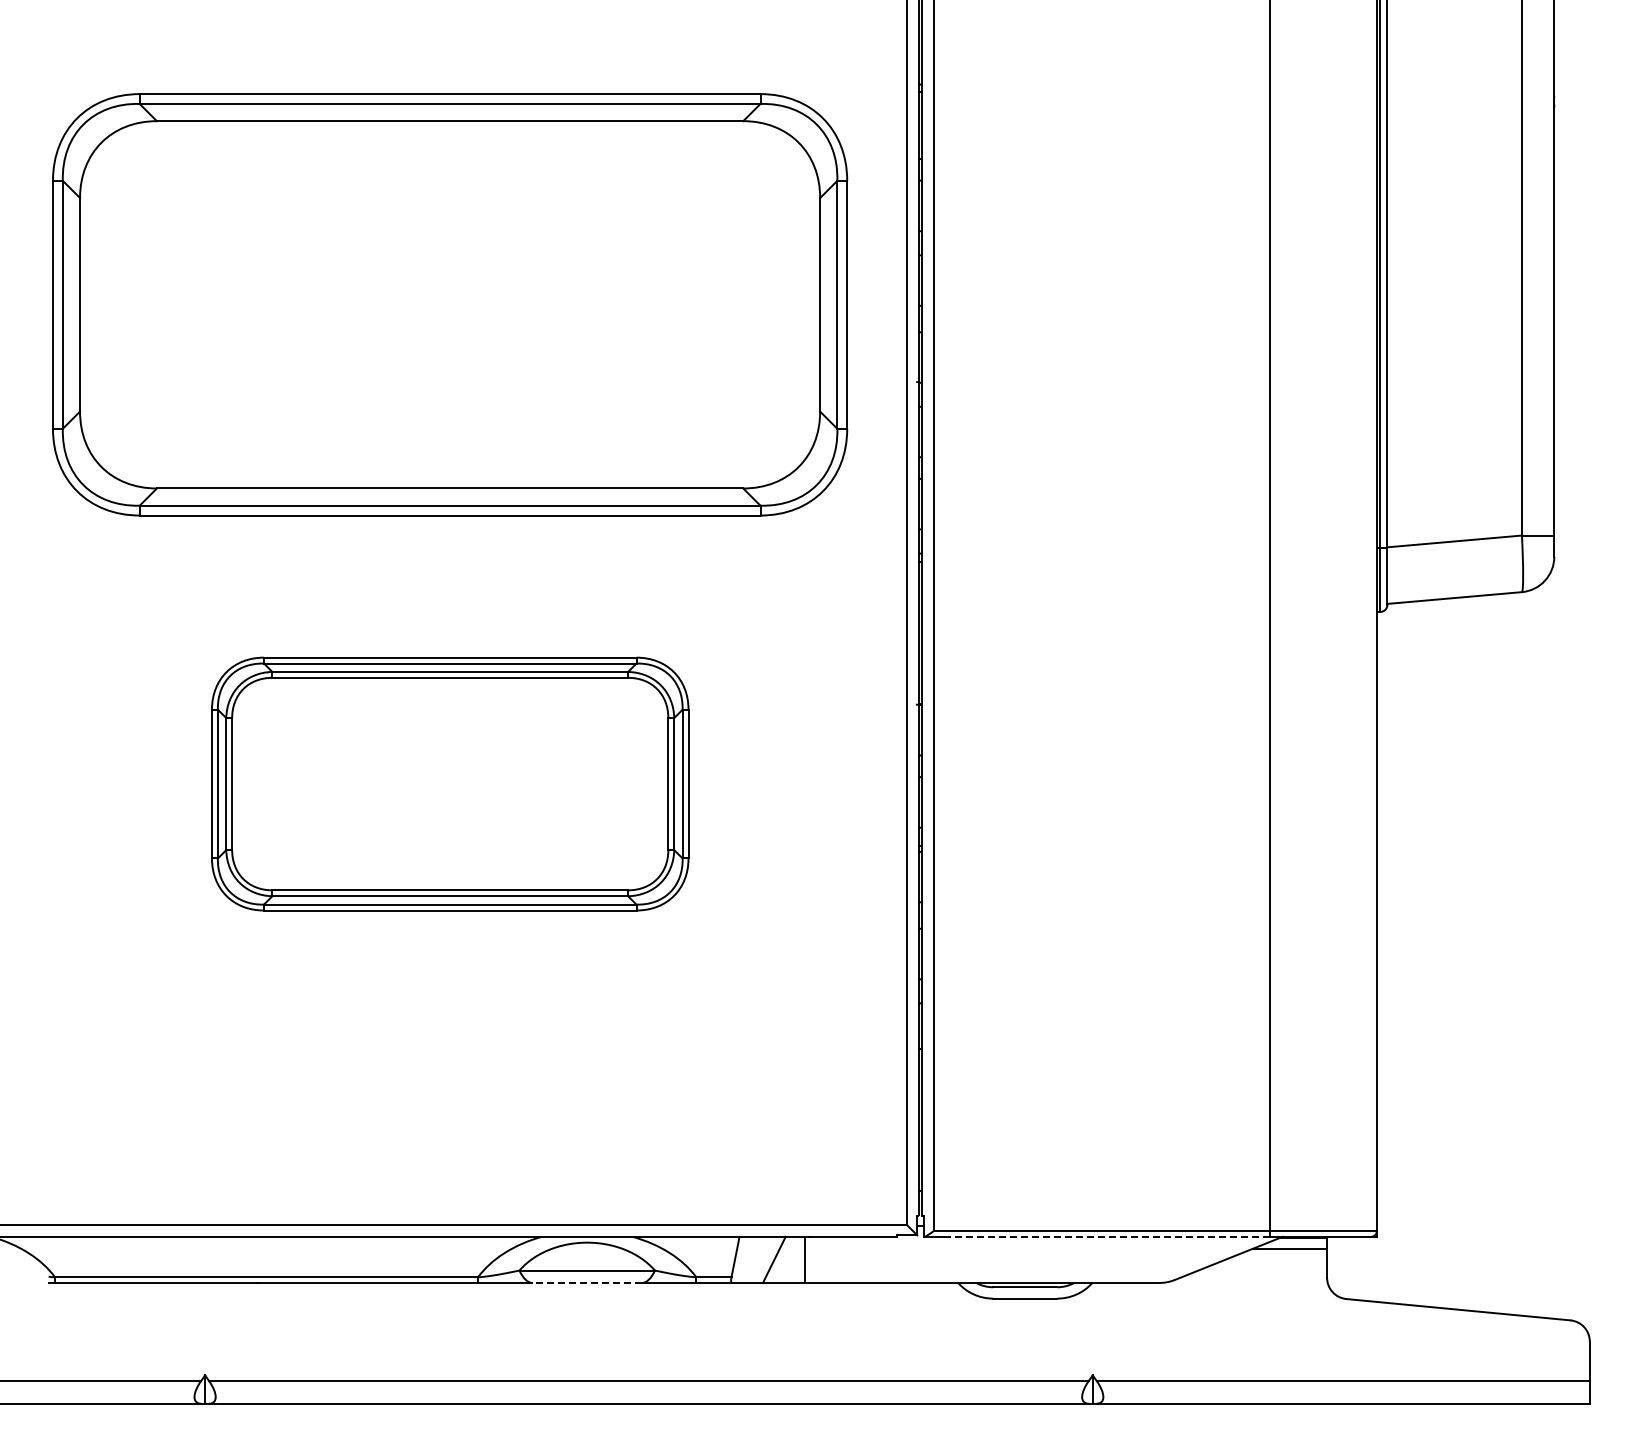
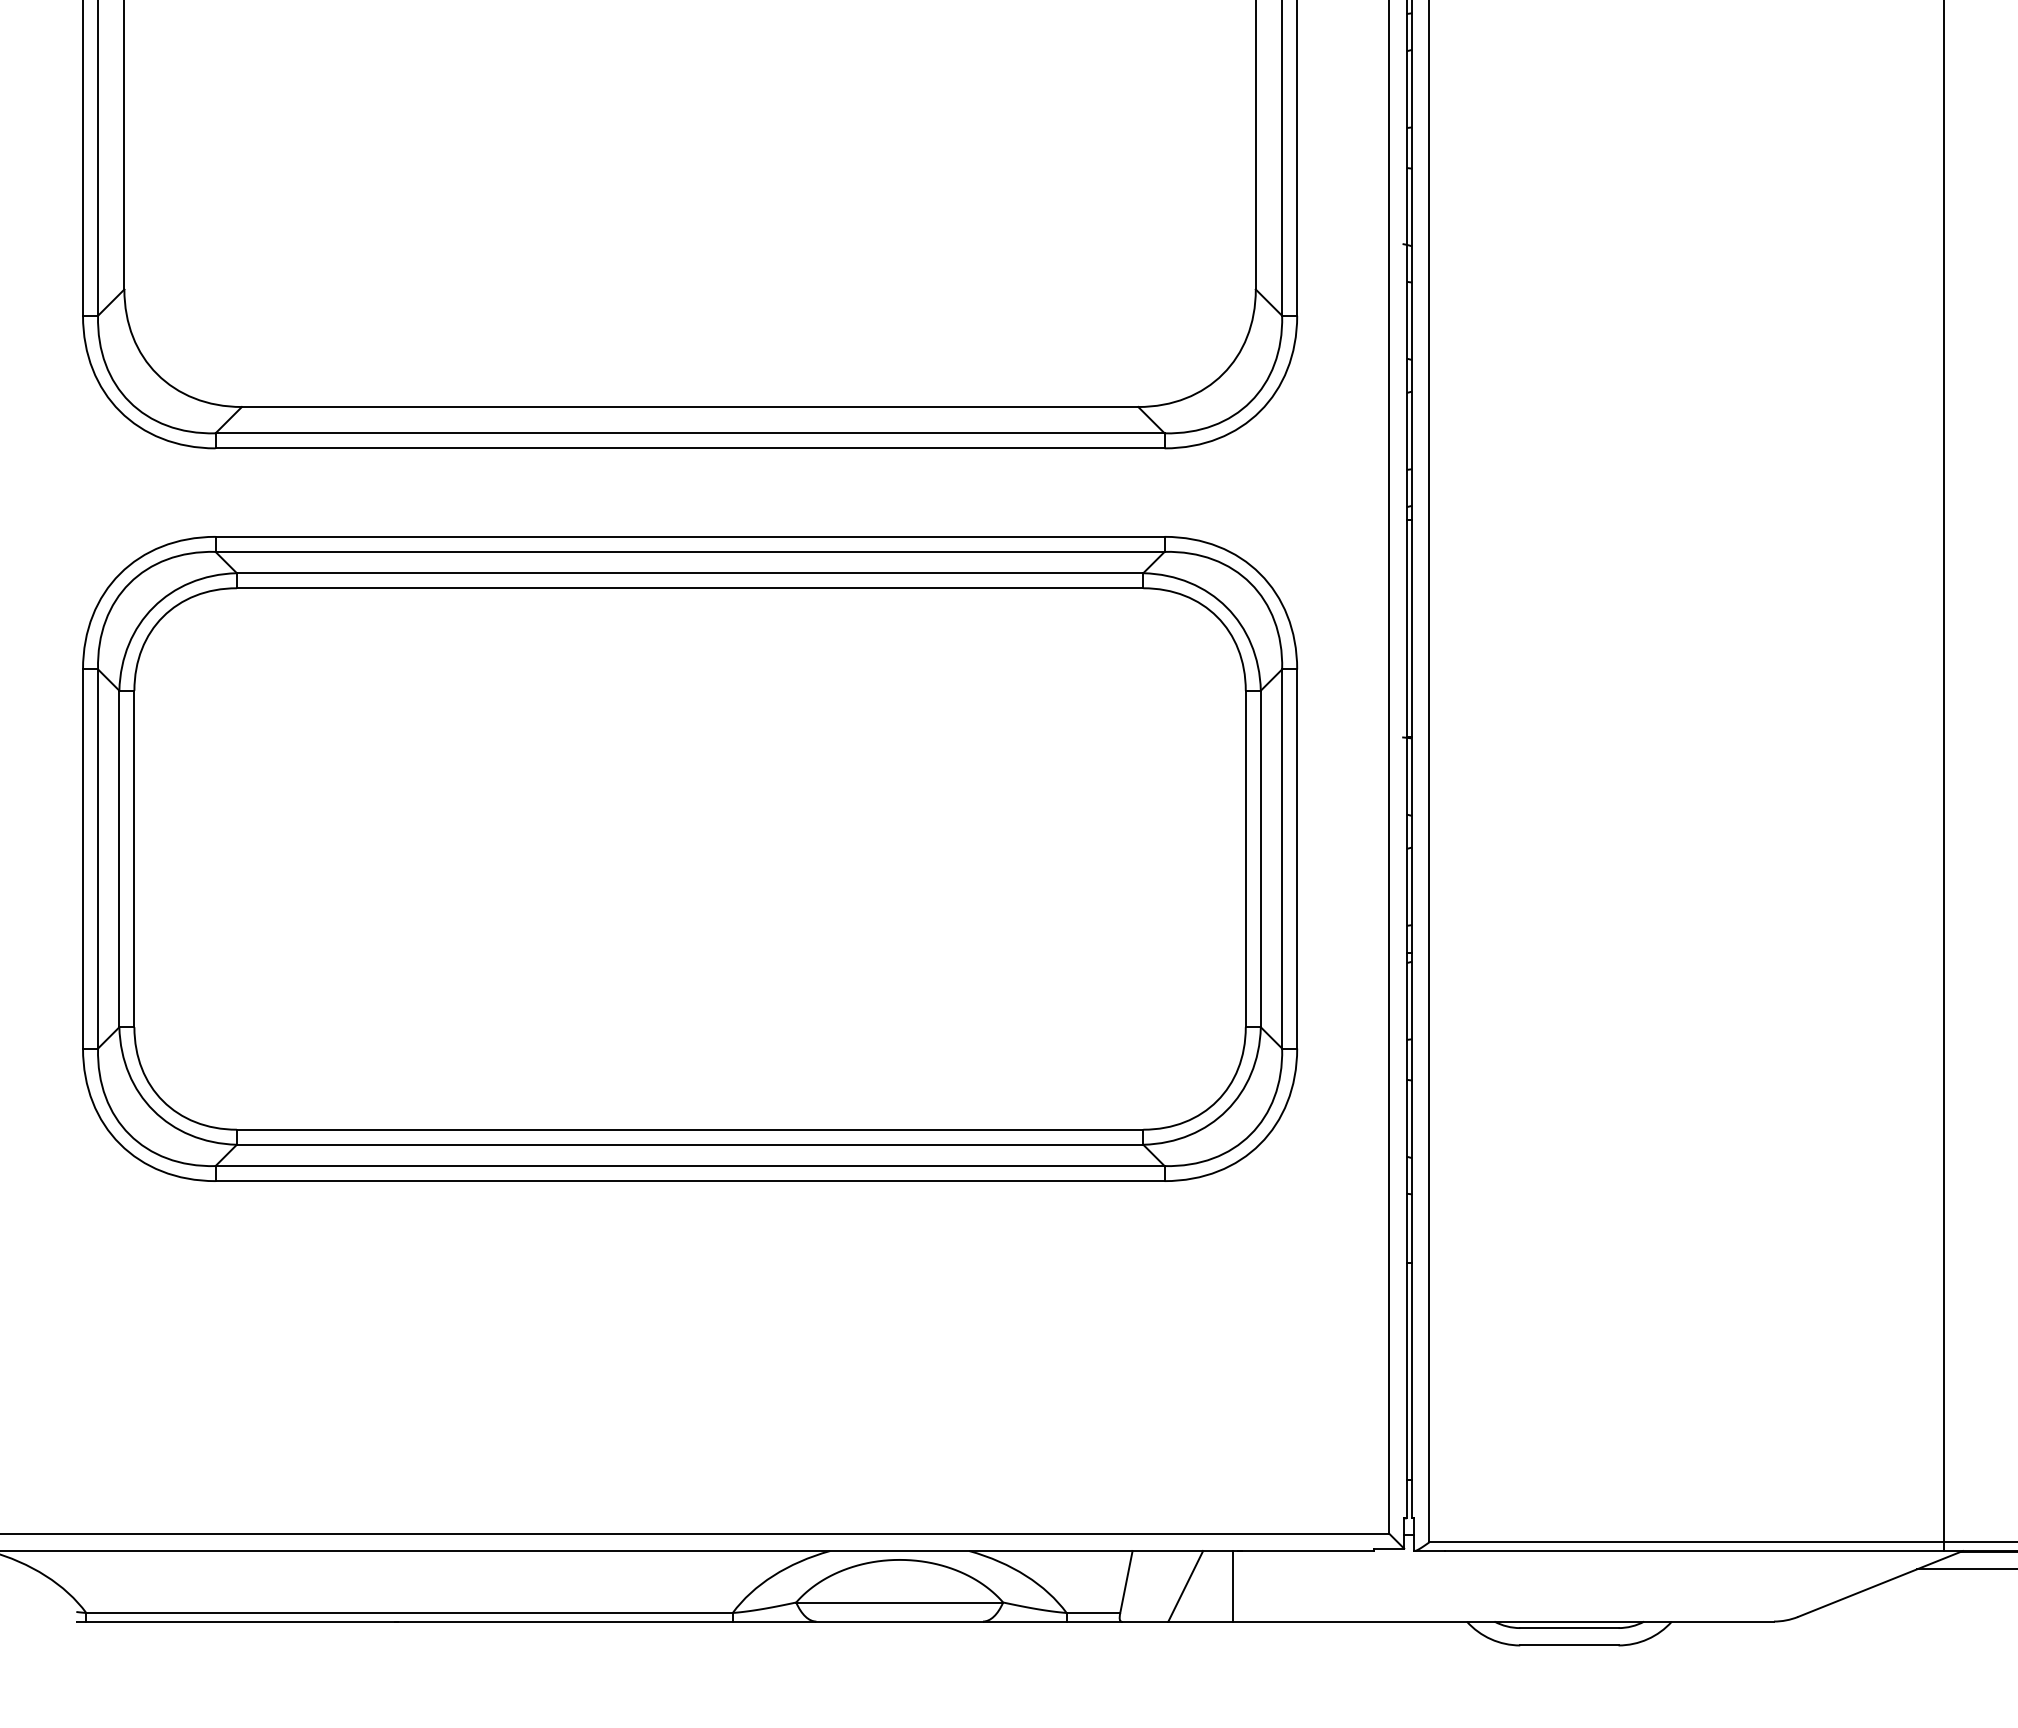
part: (450, 783) -> (690, 857), size x1.67
line: (1106, 1236) -> (1693, 1550), dashed -> solid
line: (586, 1283) -> (898, 1622), dashed -> solid

